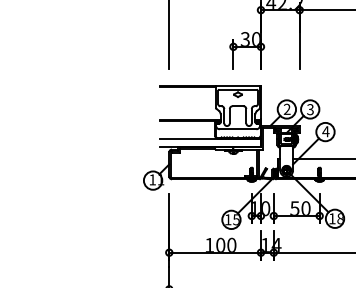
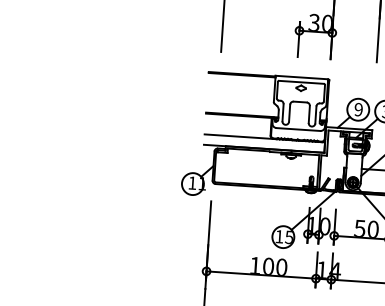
text: (286, 109) -> (357, 109), 2 -> 9

